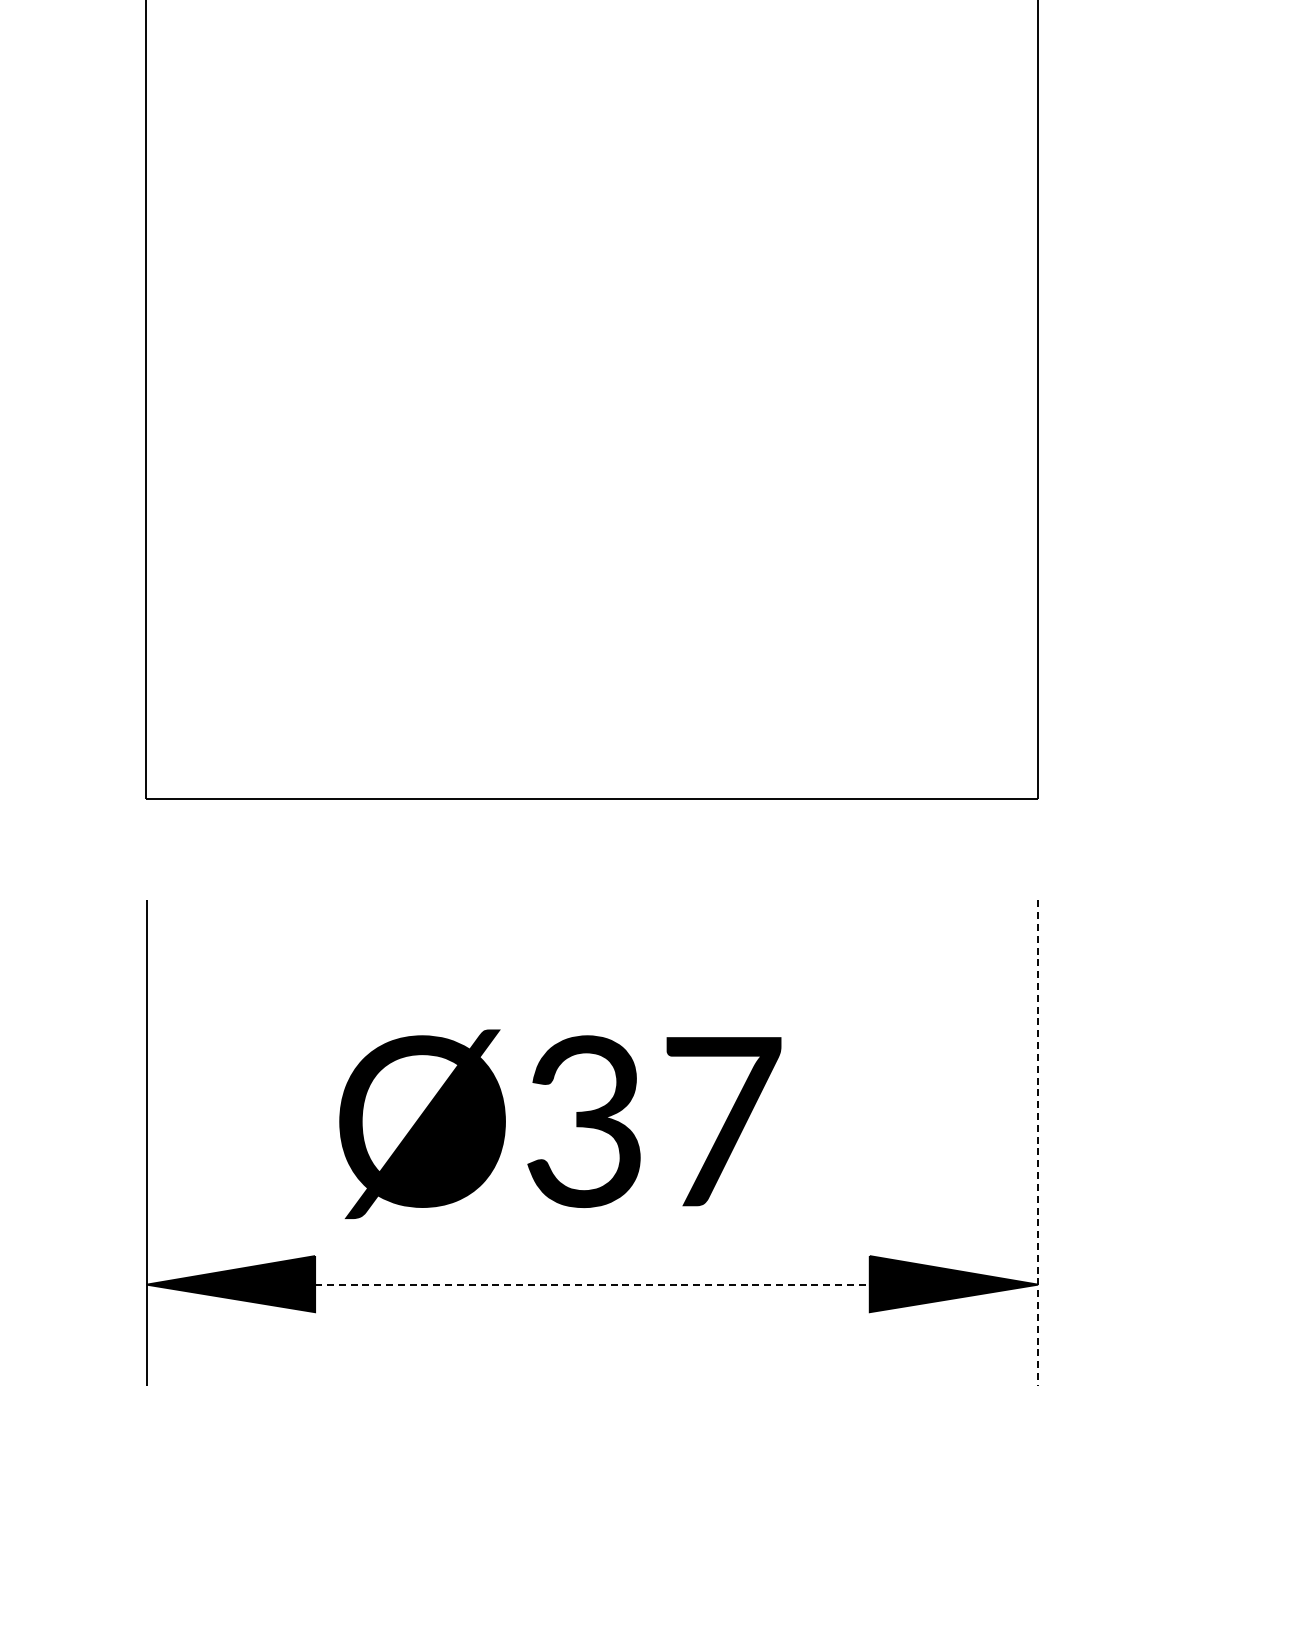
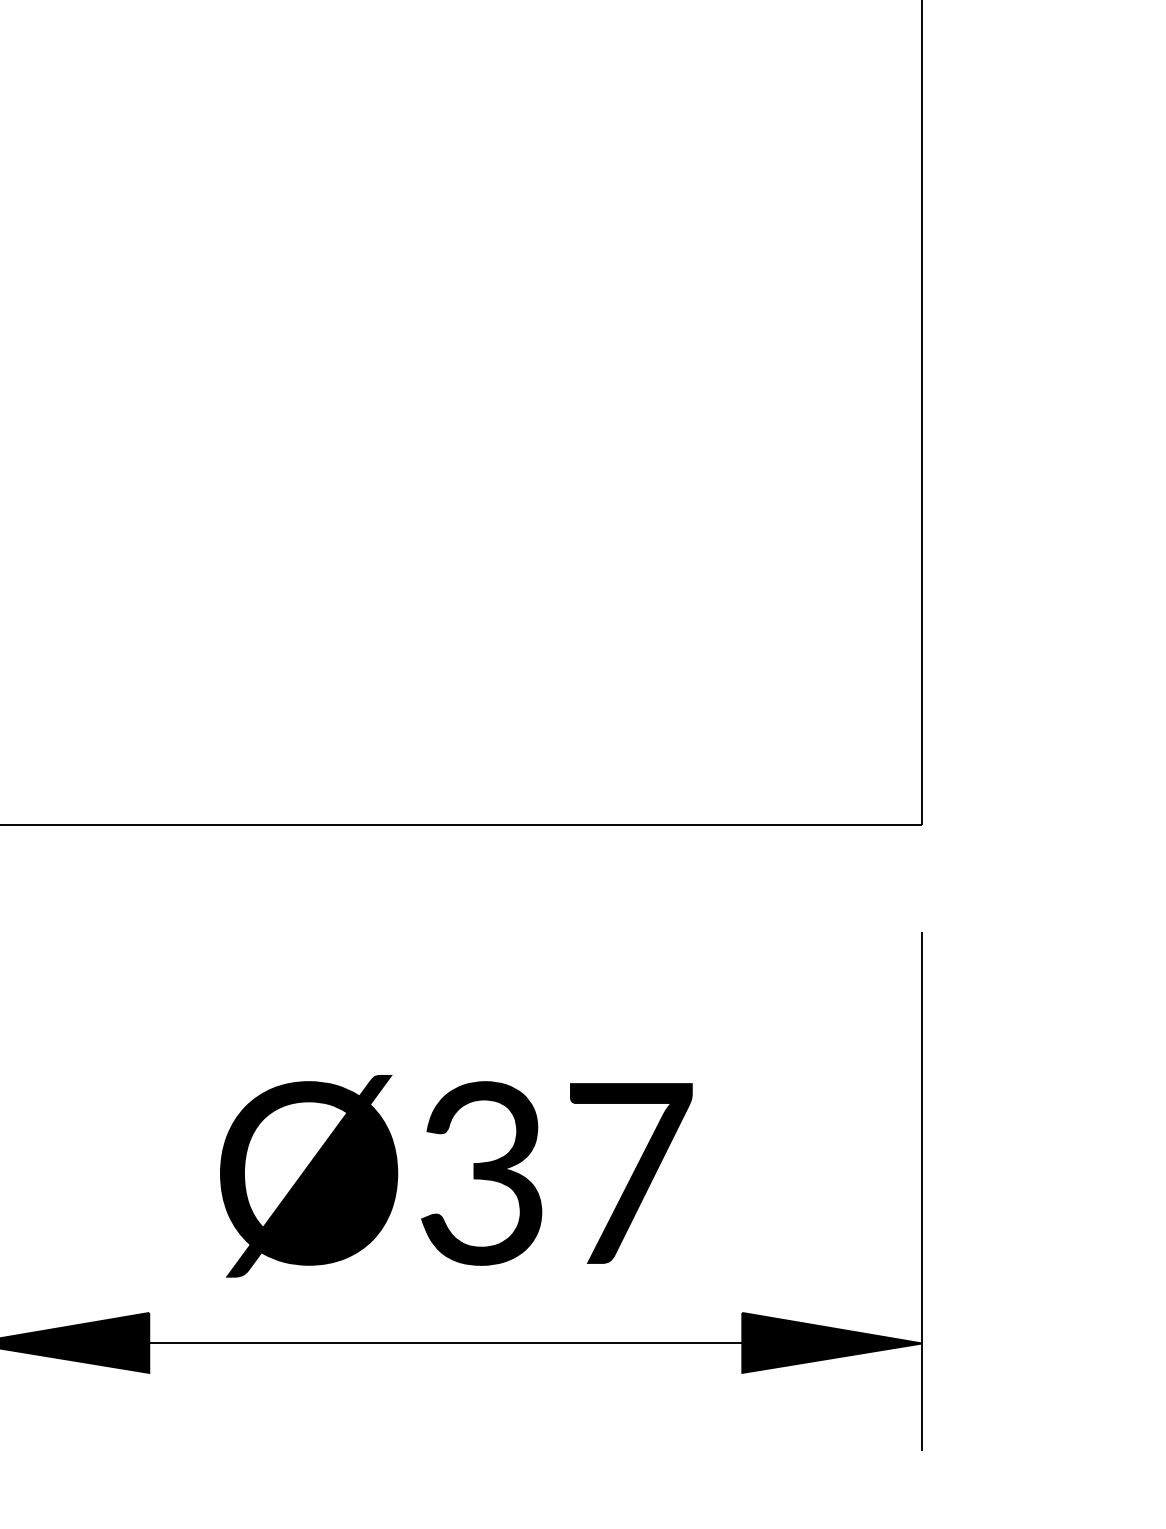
text: (560, 1123) -> (456, 1175), moved
line: (1038, 1142) -> (922, 1191), dashed -> solid
line: (592, 1284) -> (445, 1343), dashed -> solid

